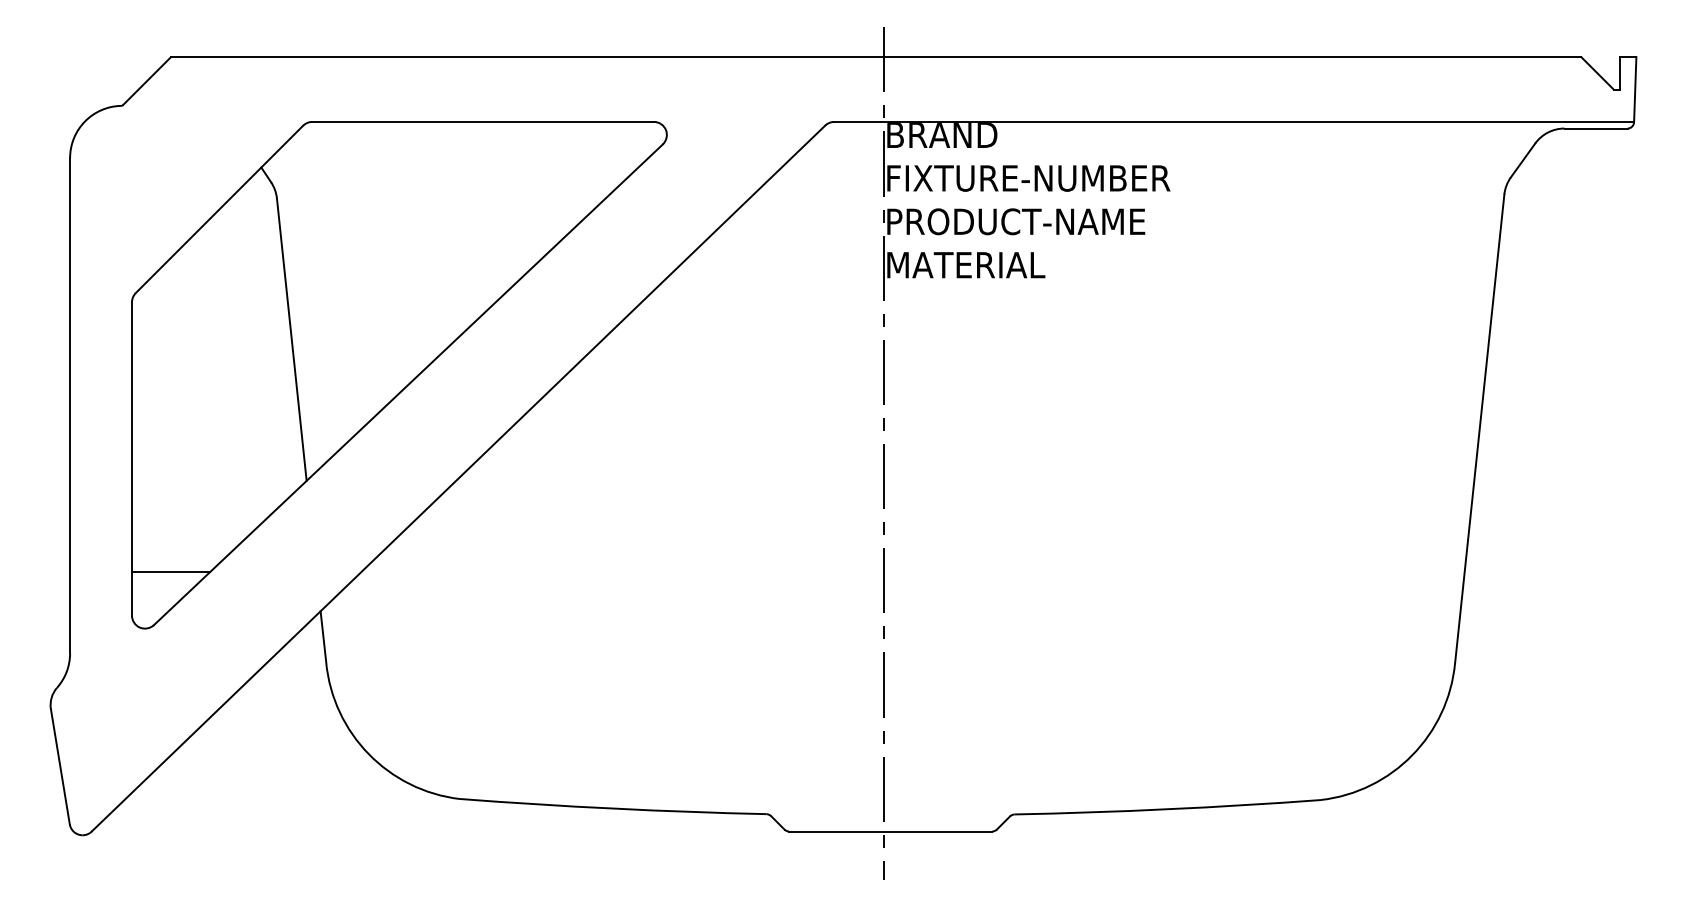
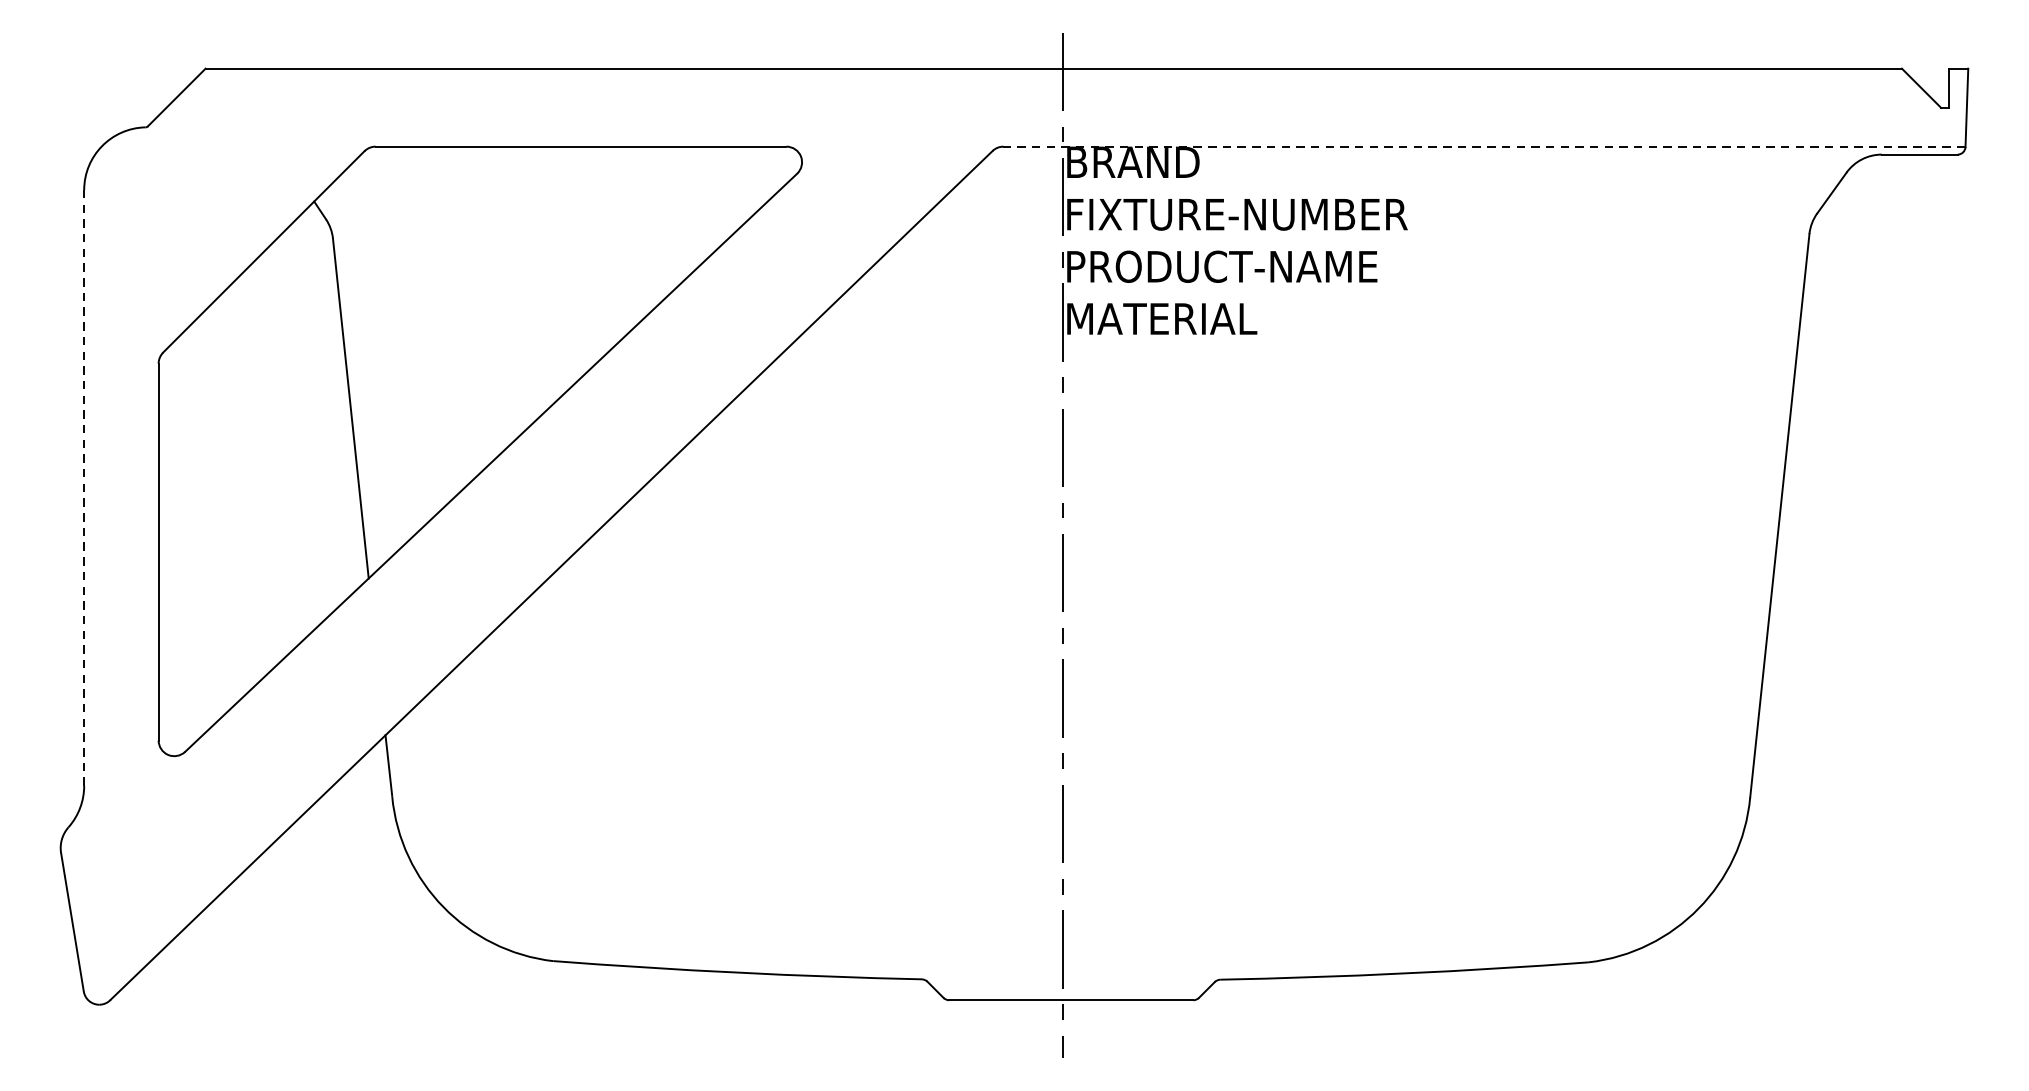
line: (1234, 121) -> (1484, 146), solid -> dashed
line: (70, 405) -> (84, 487), solid -> dashed
line: (170, 572) -> (204, 688), removed

